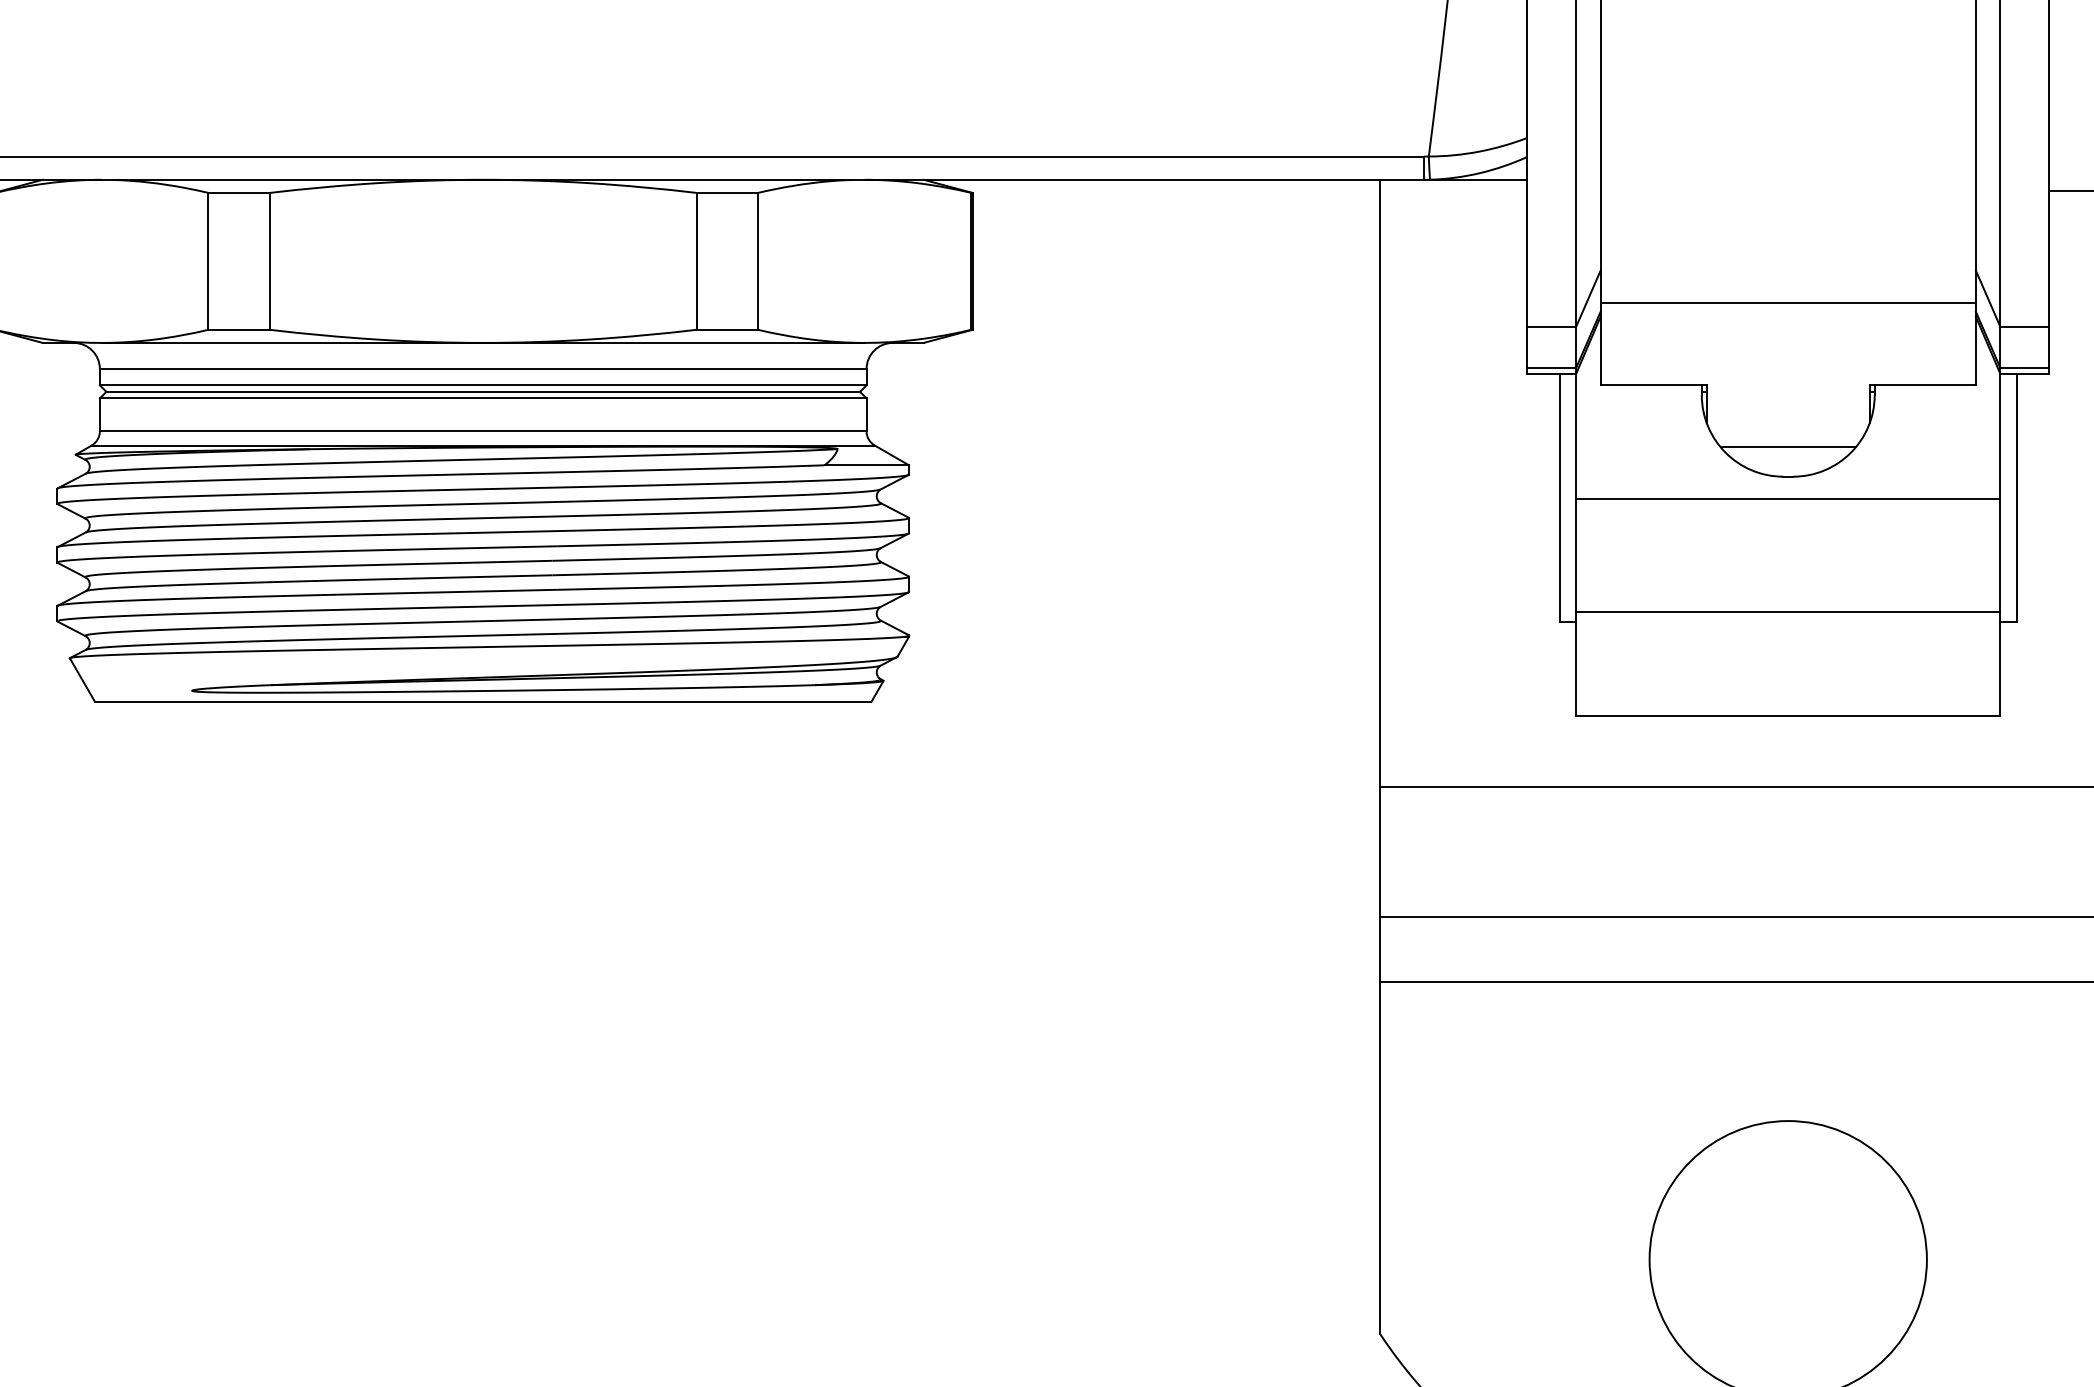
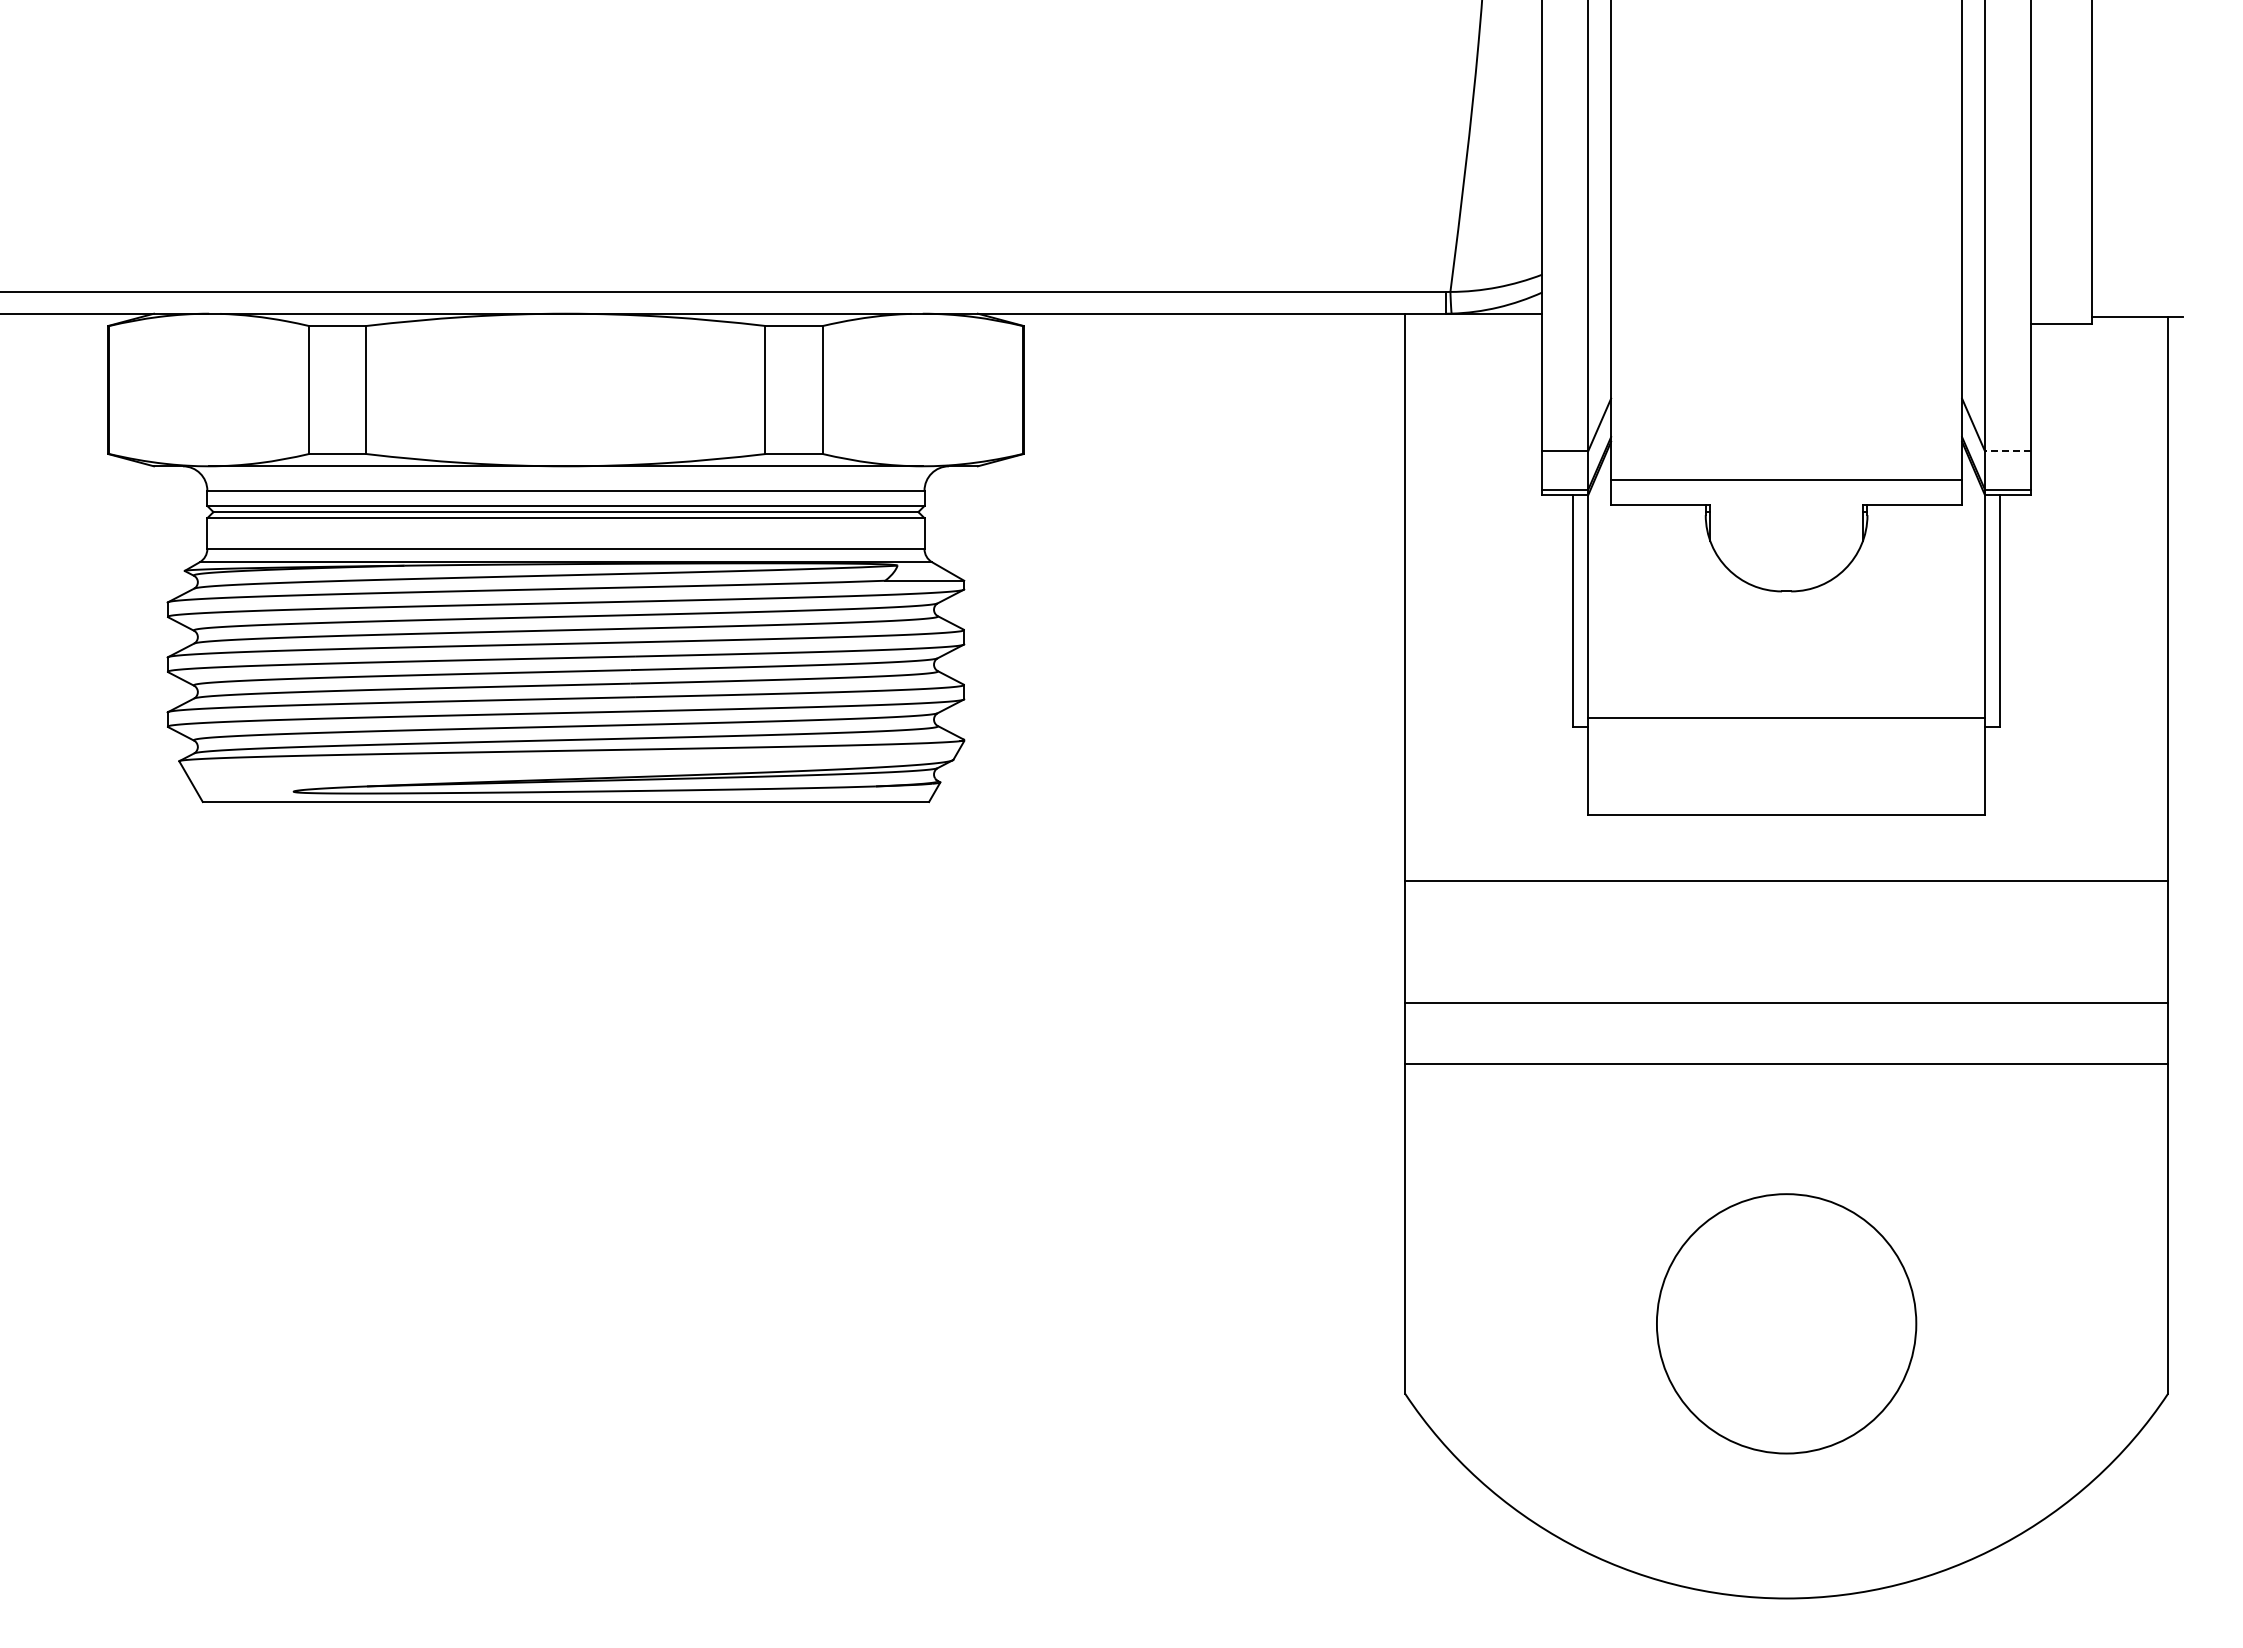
line: (1788, 302) -> (1786, 479), moved
line: (2024, 327) -> (2007, 451), solid -> dashed
line: (1788, 446) -> (1786, 563), removed
line: (1788, 499) -> (1786, 612), removed

